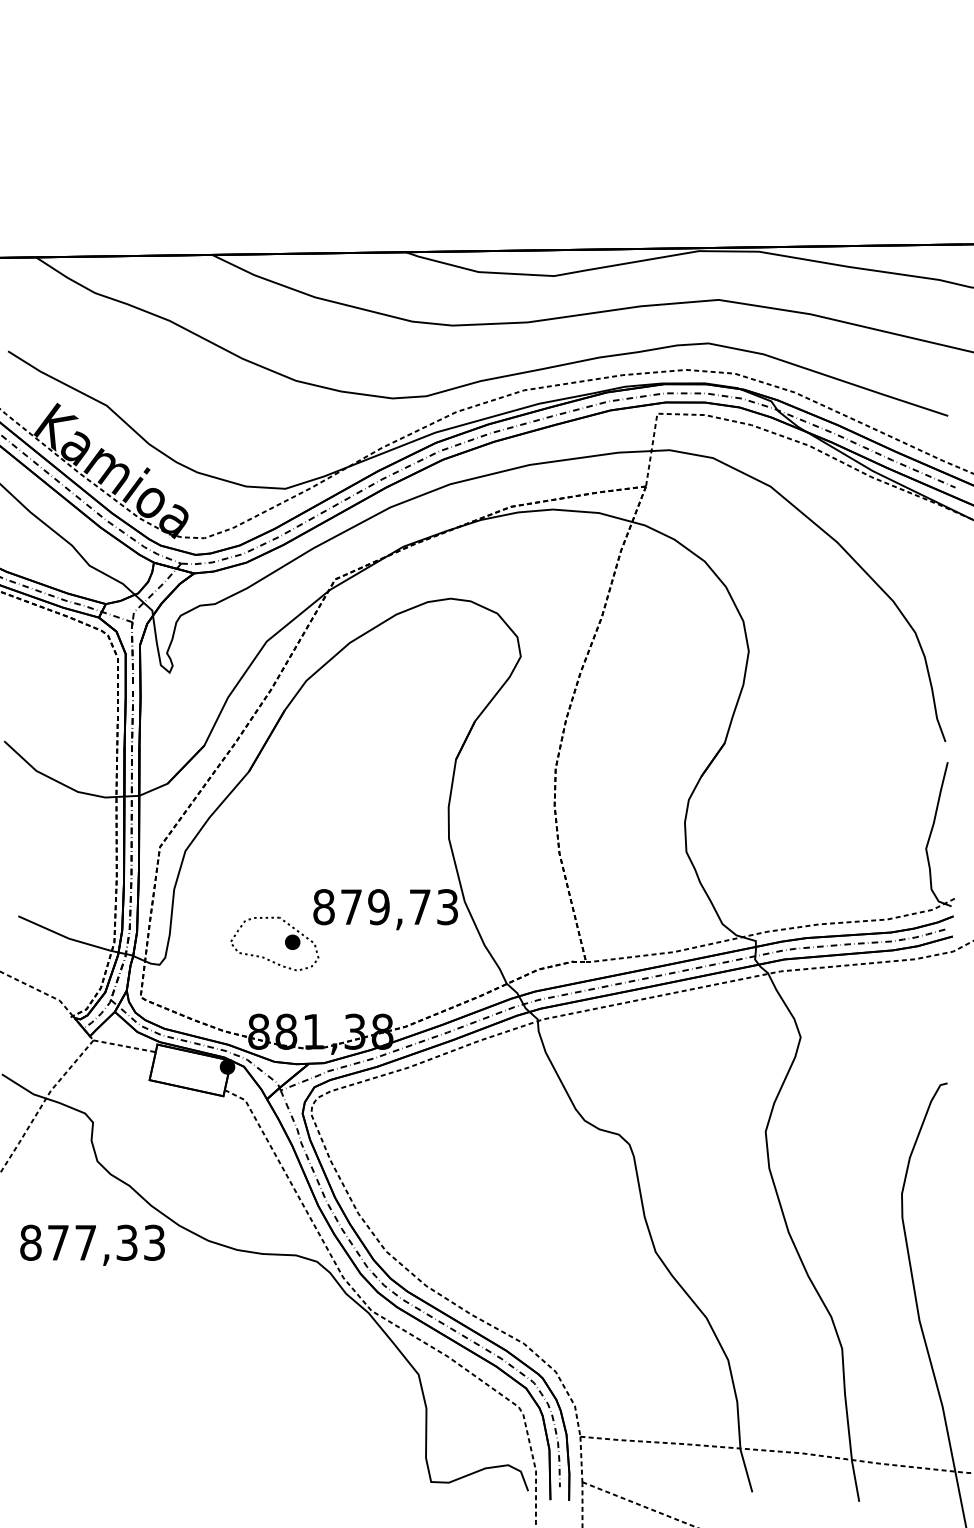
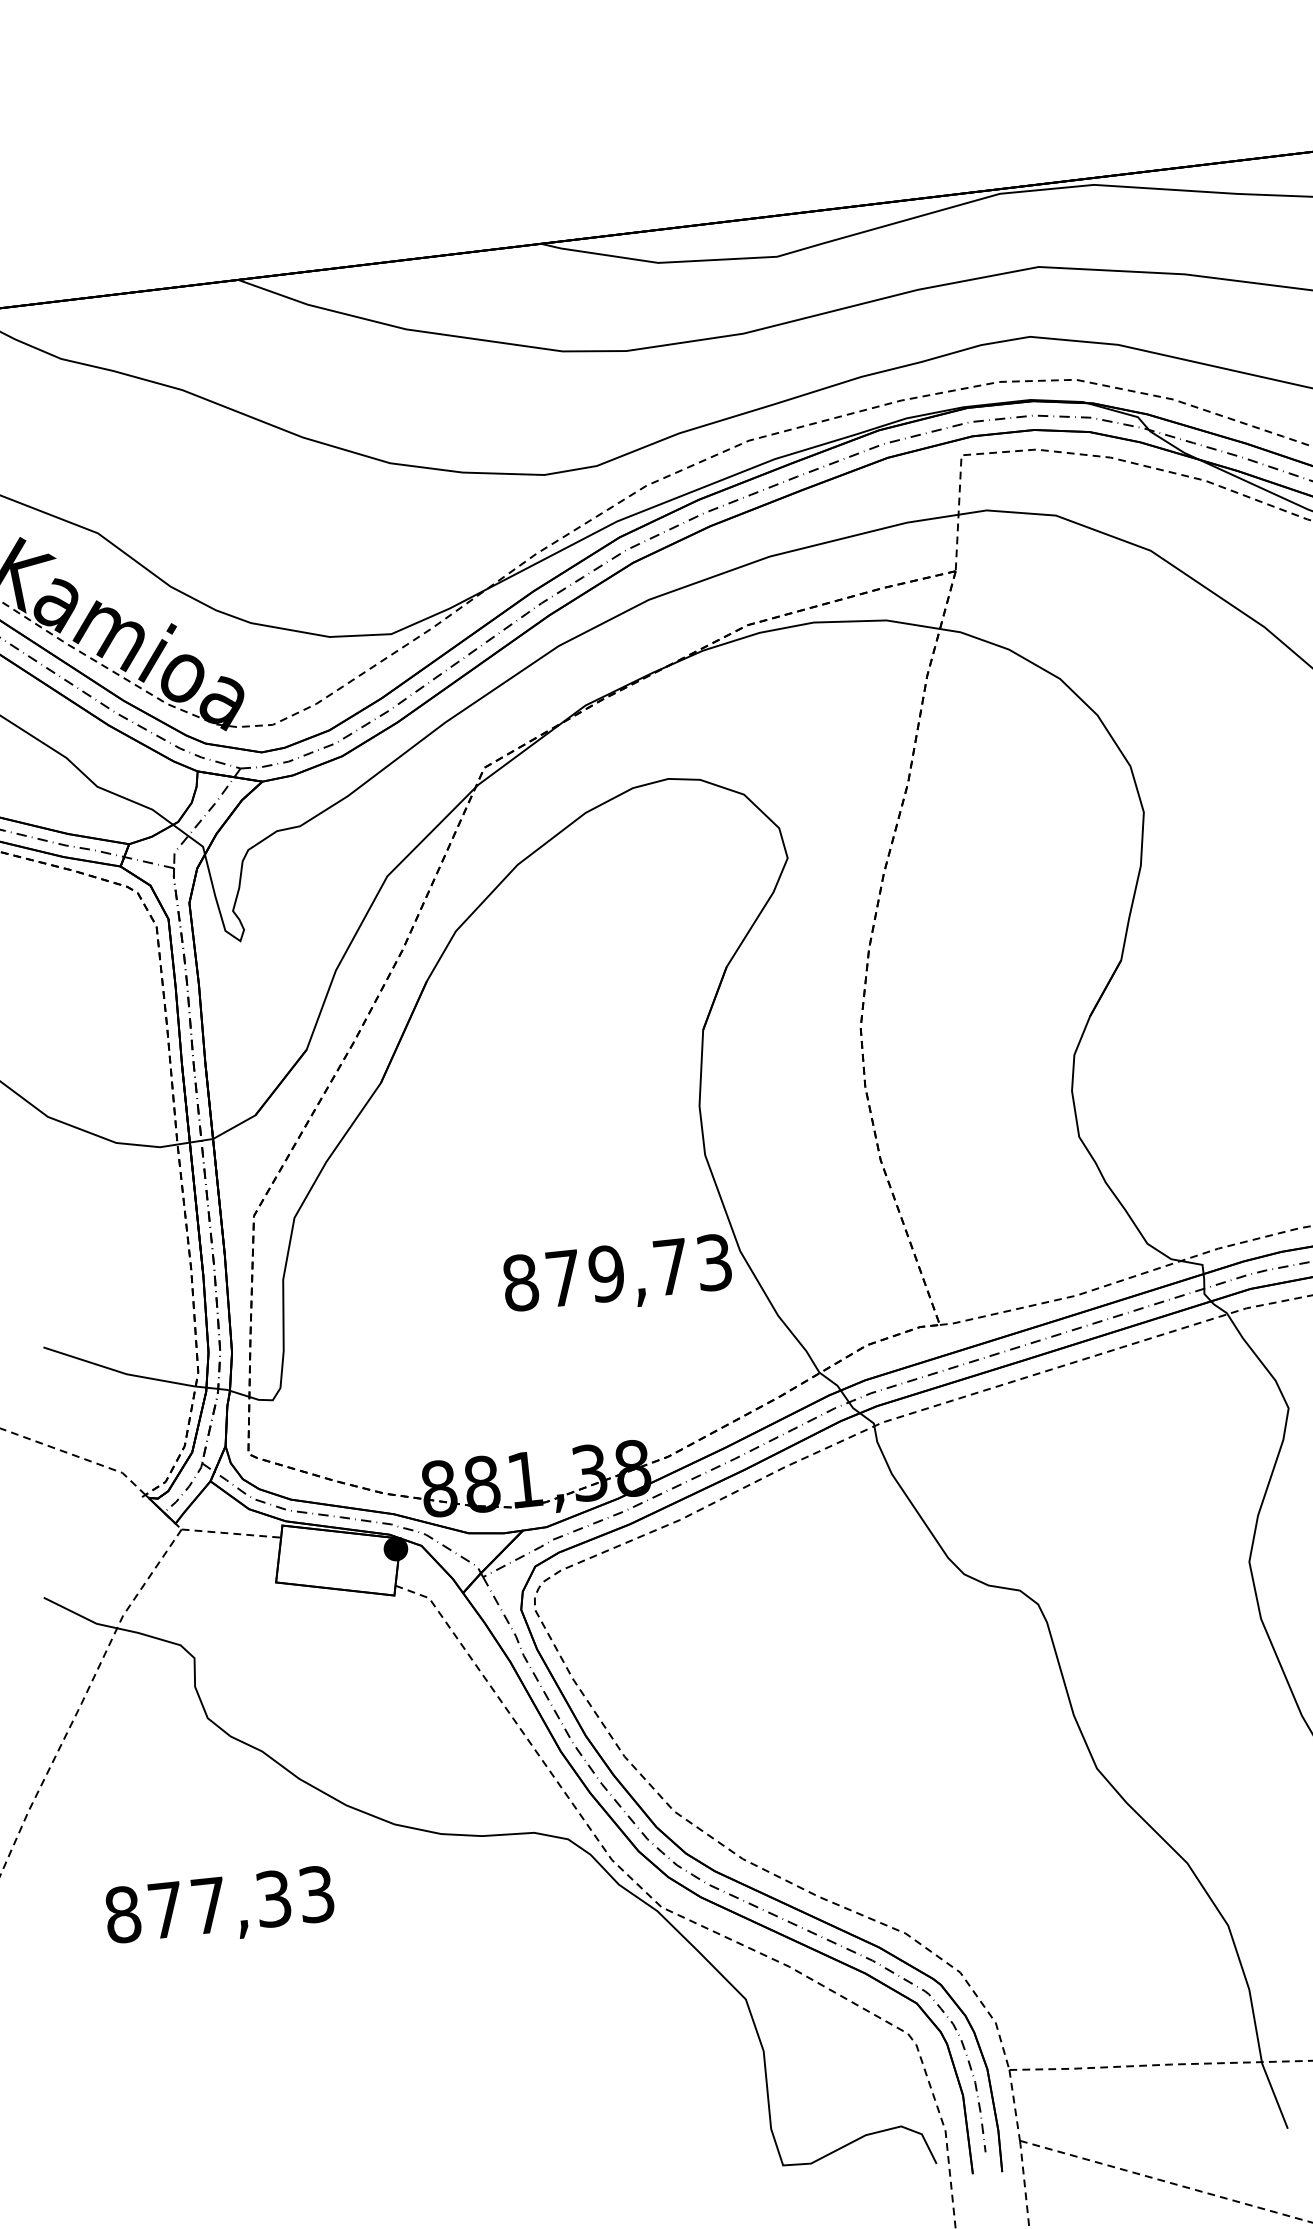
part: (285, 943) -> (466, 1346), removed
text: (92, 1244) -> (219, 1907), moved

